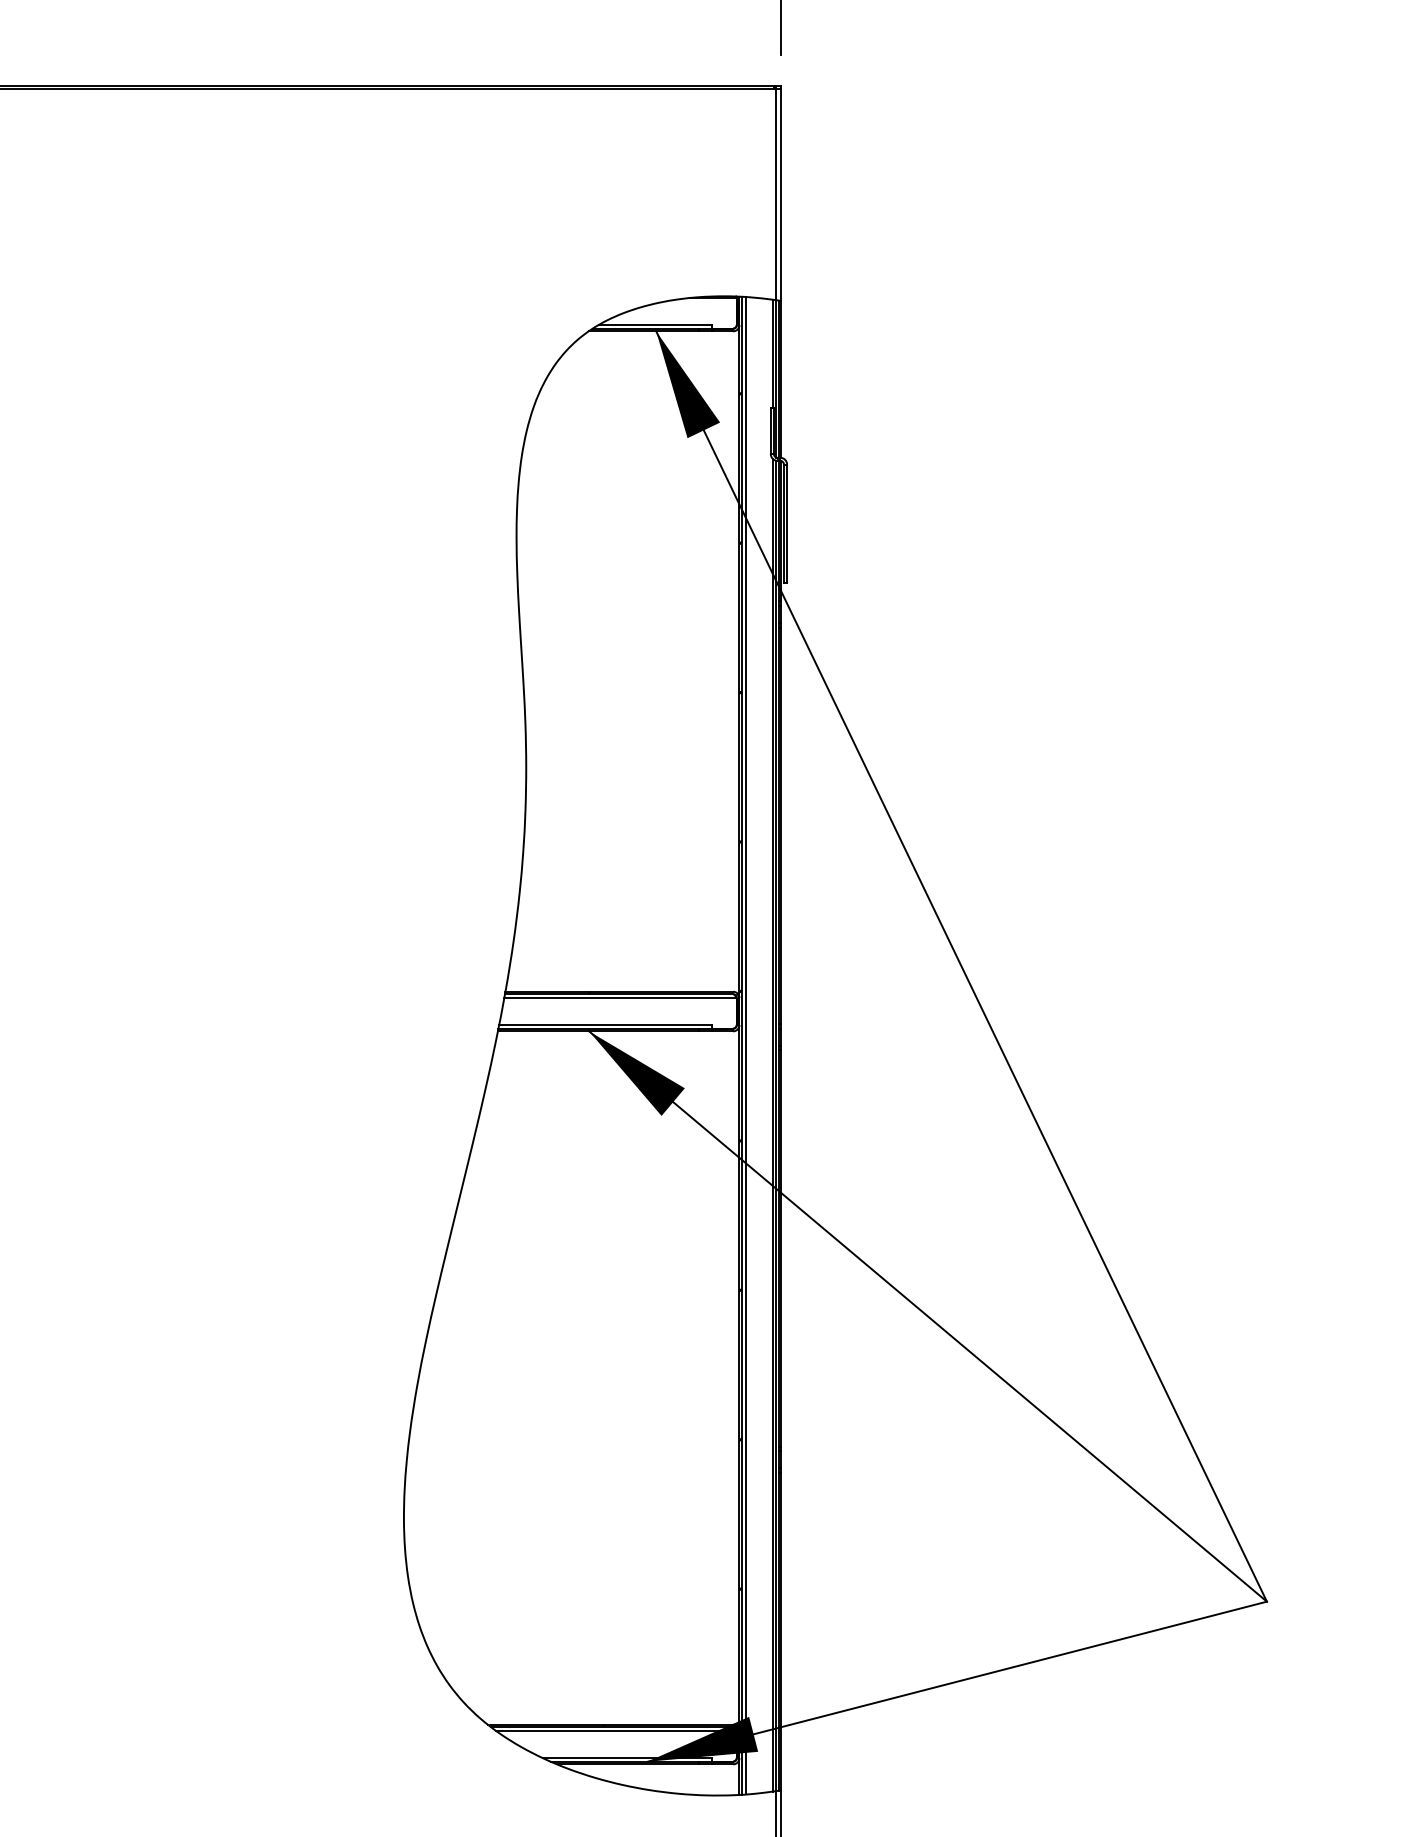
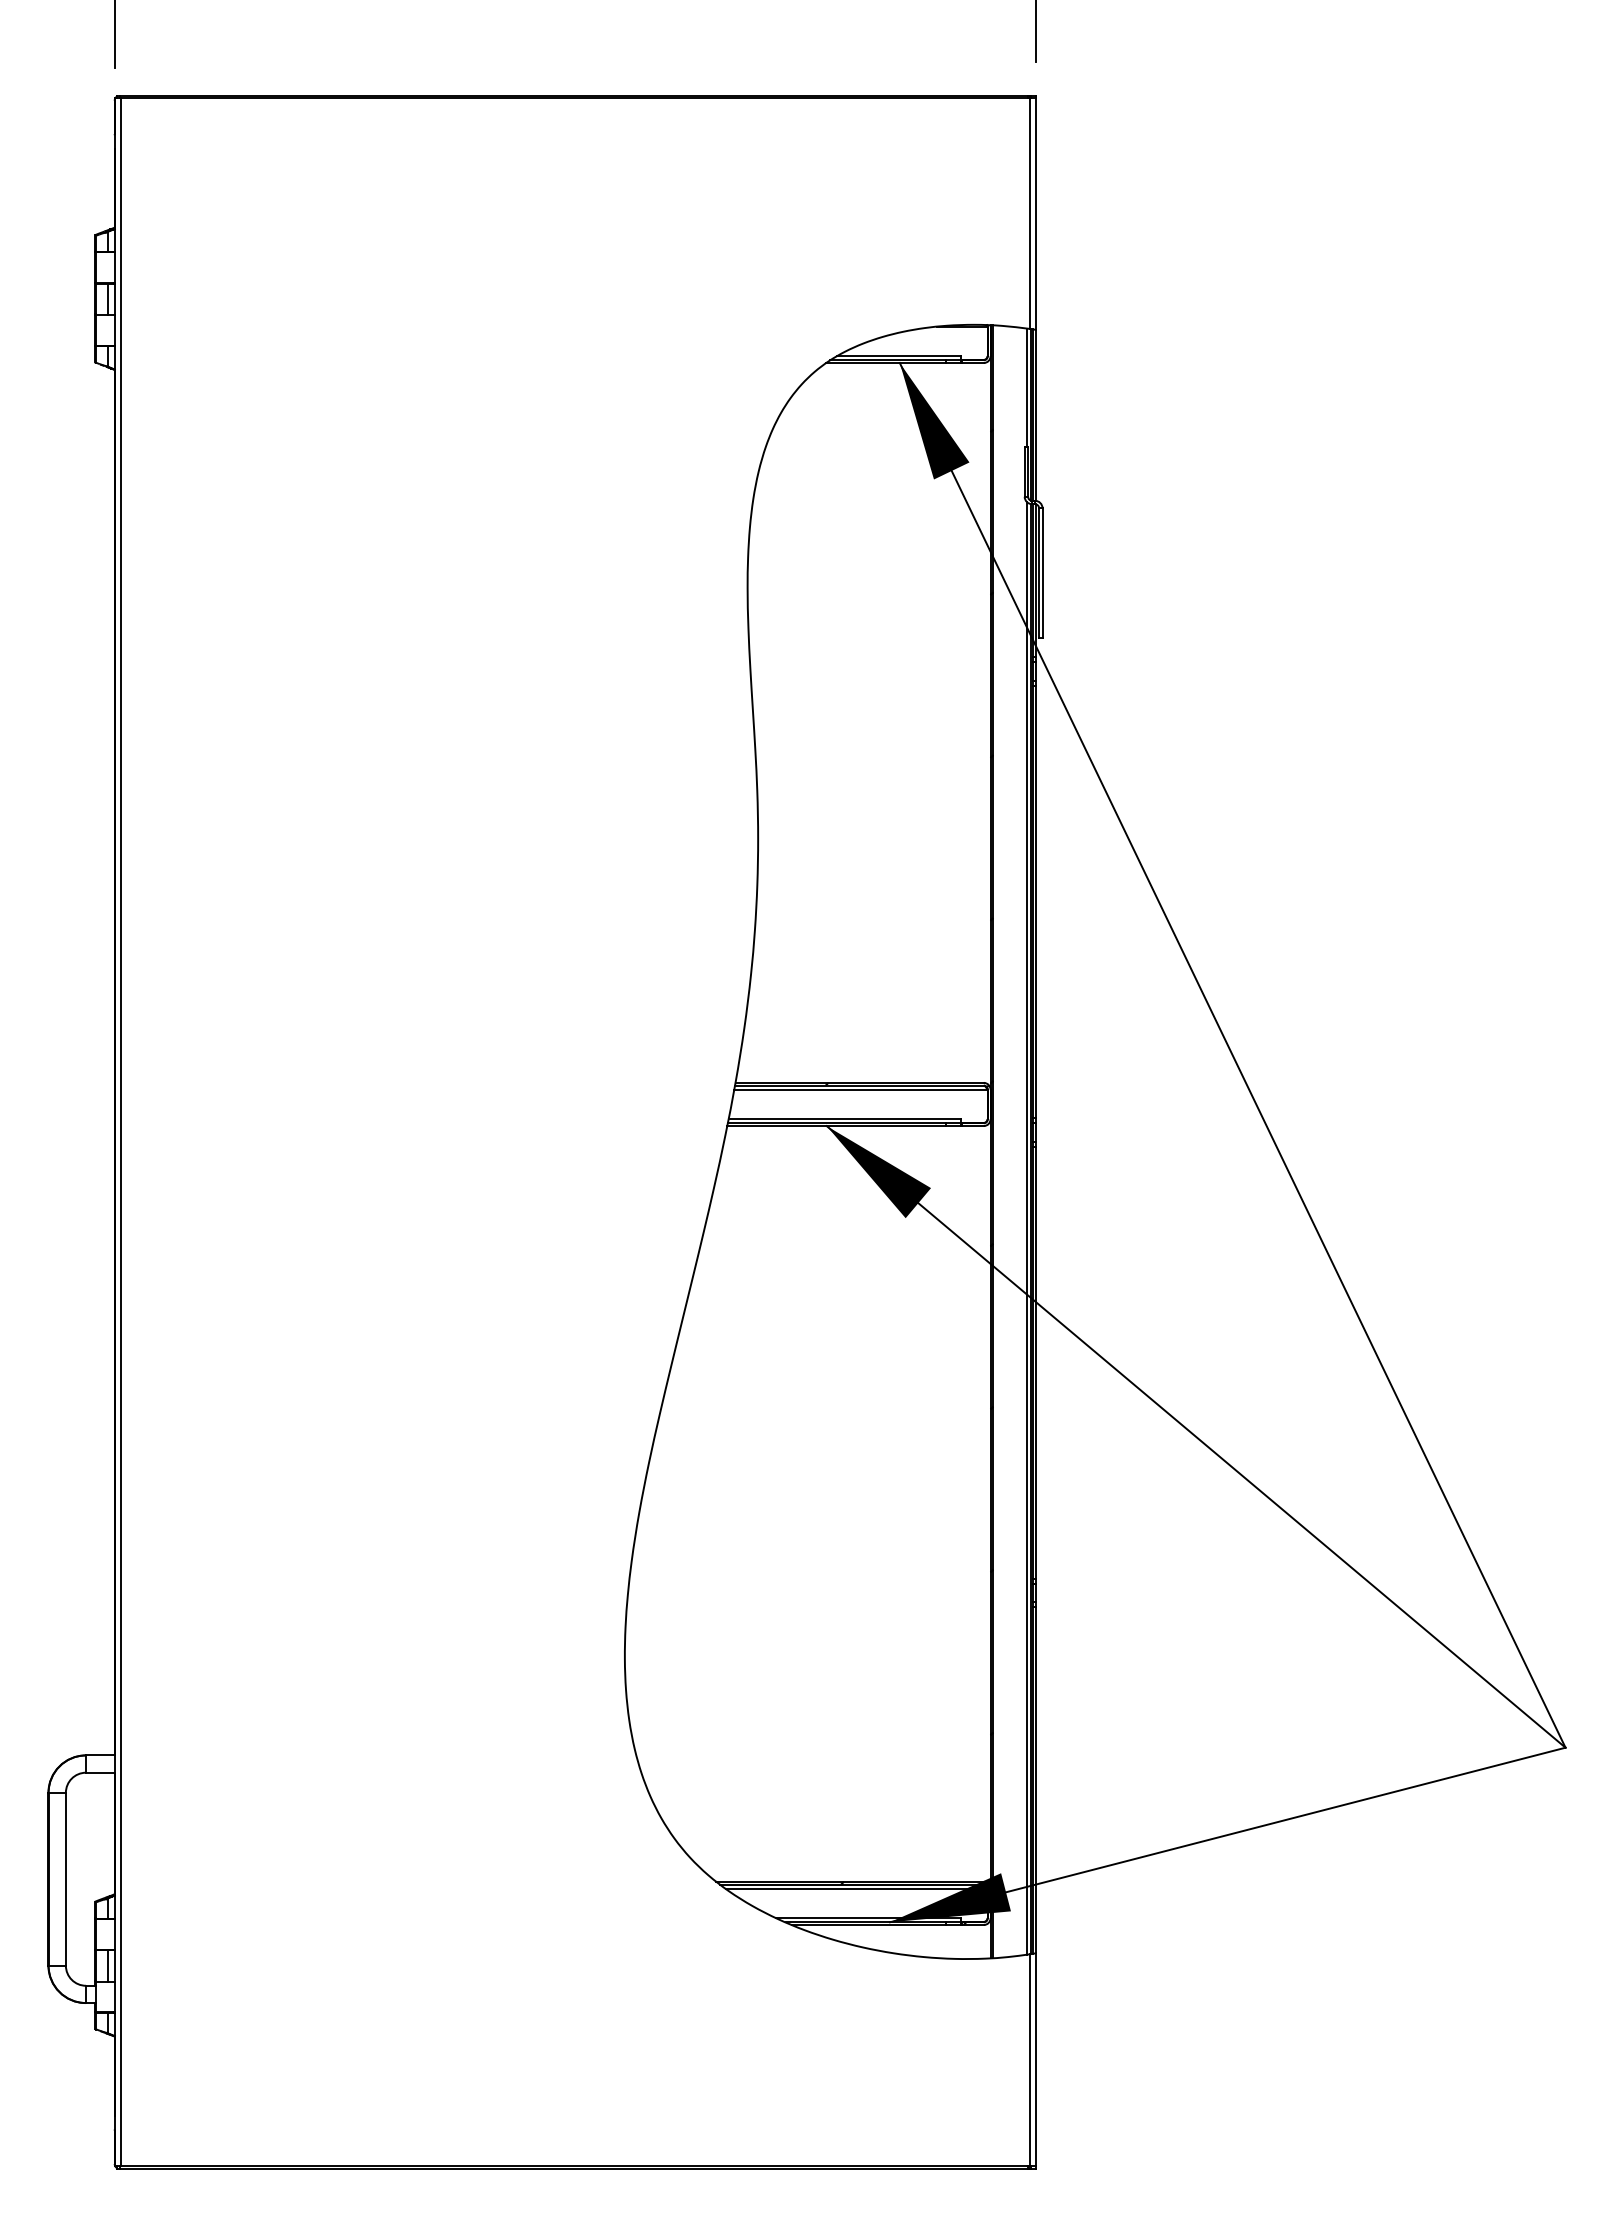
line: (745, 1045) -> (997, 1141), removed

